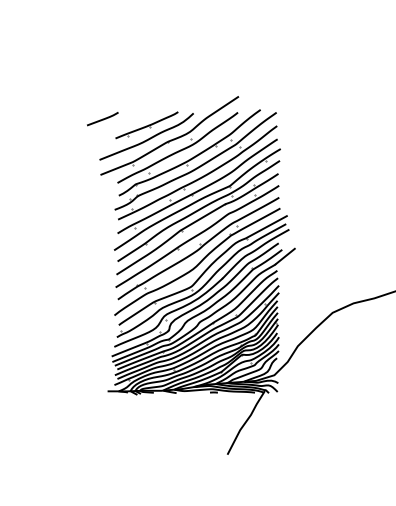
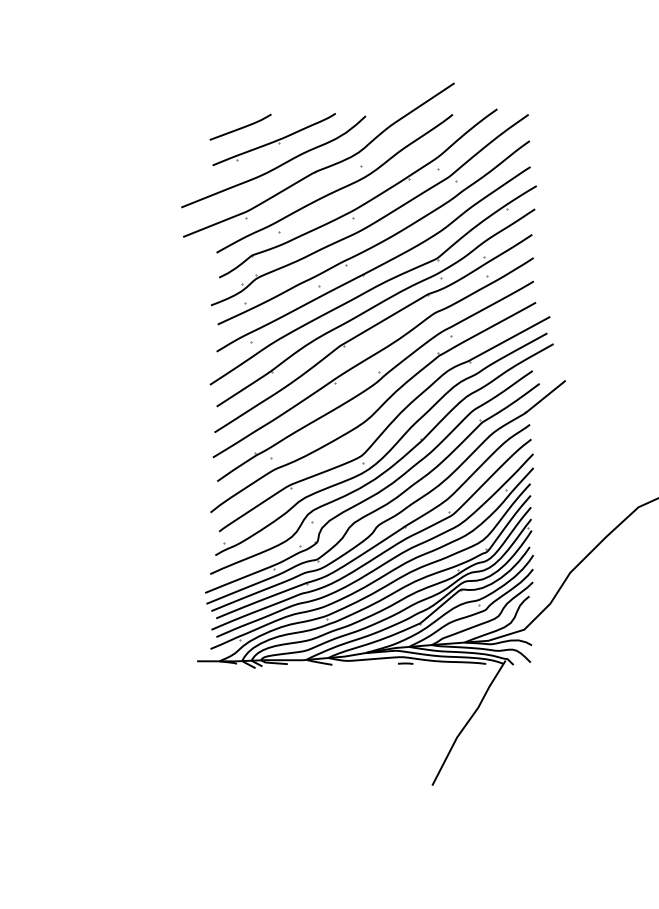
line: (102, 119) -> (240, 128), moved

